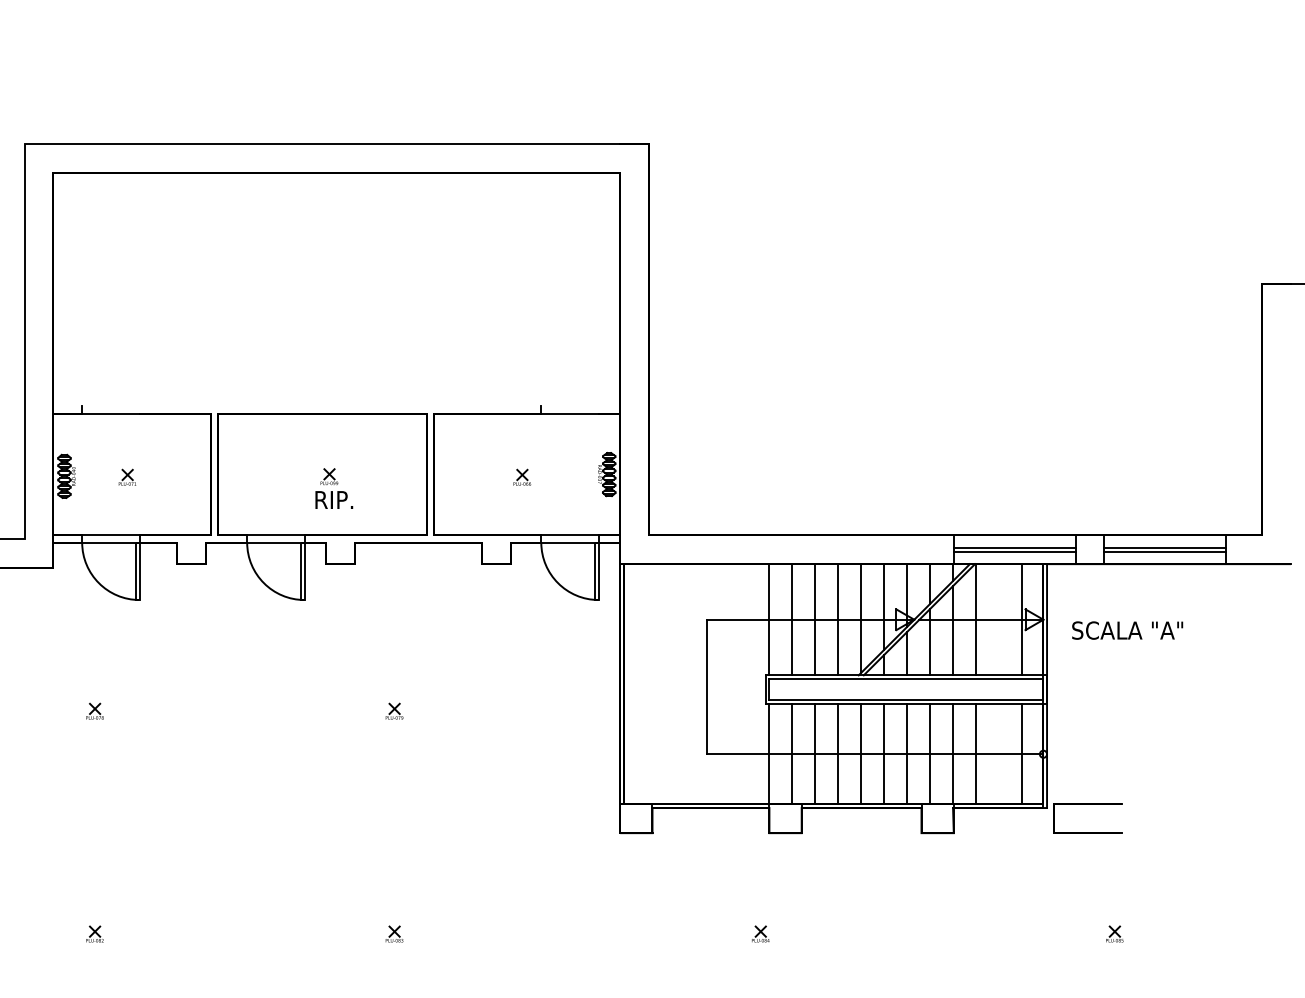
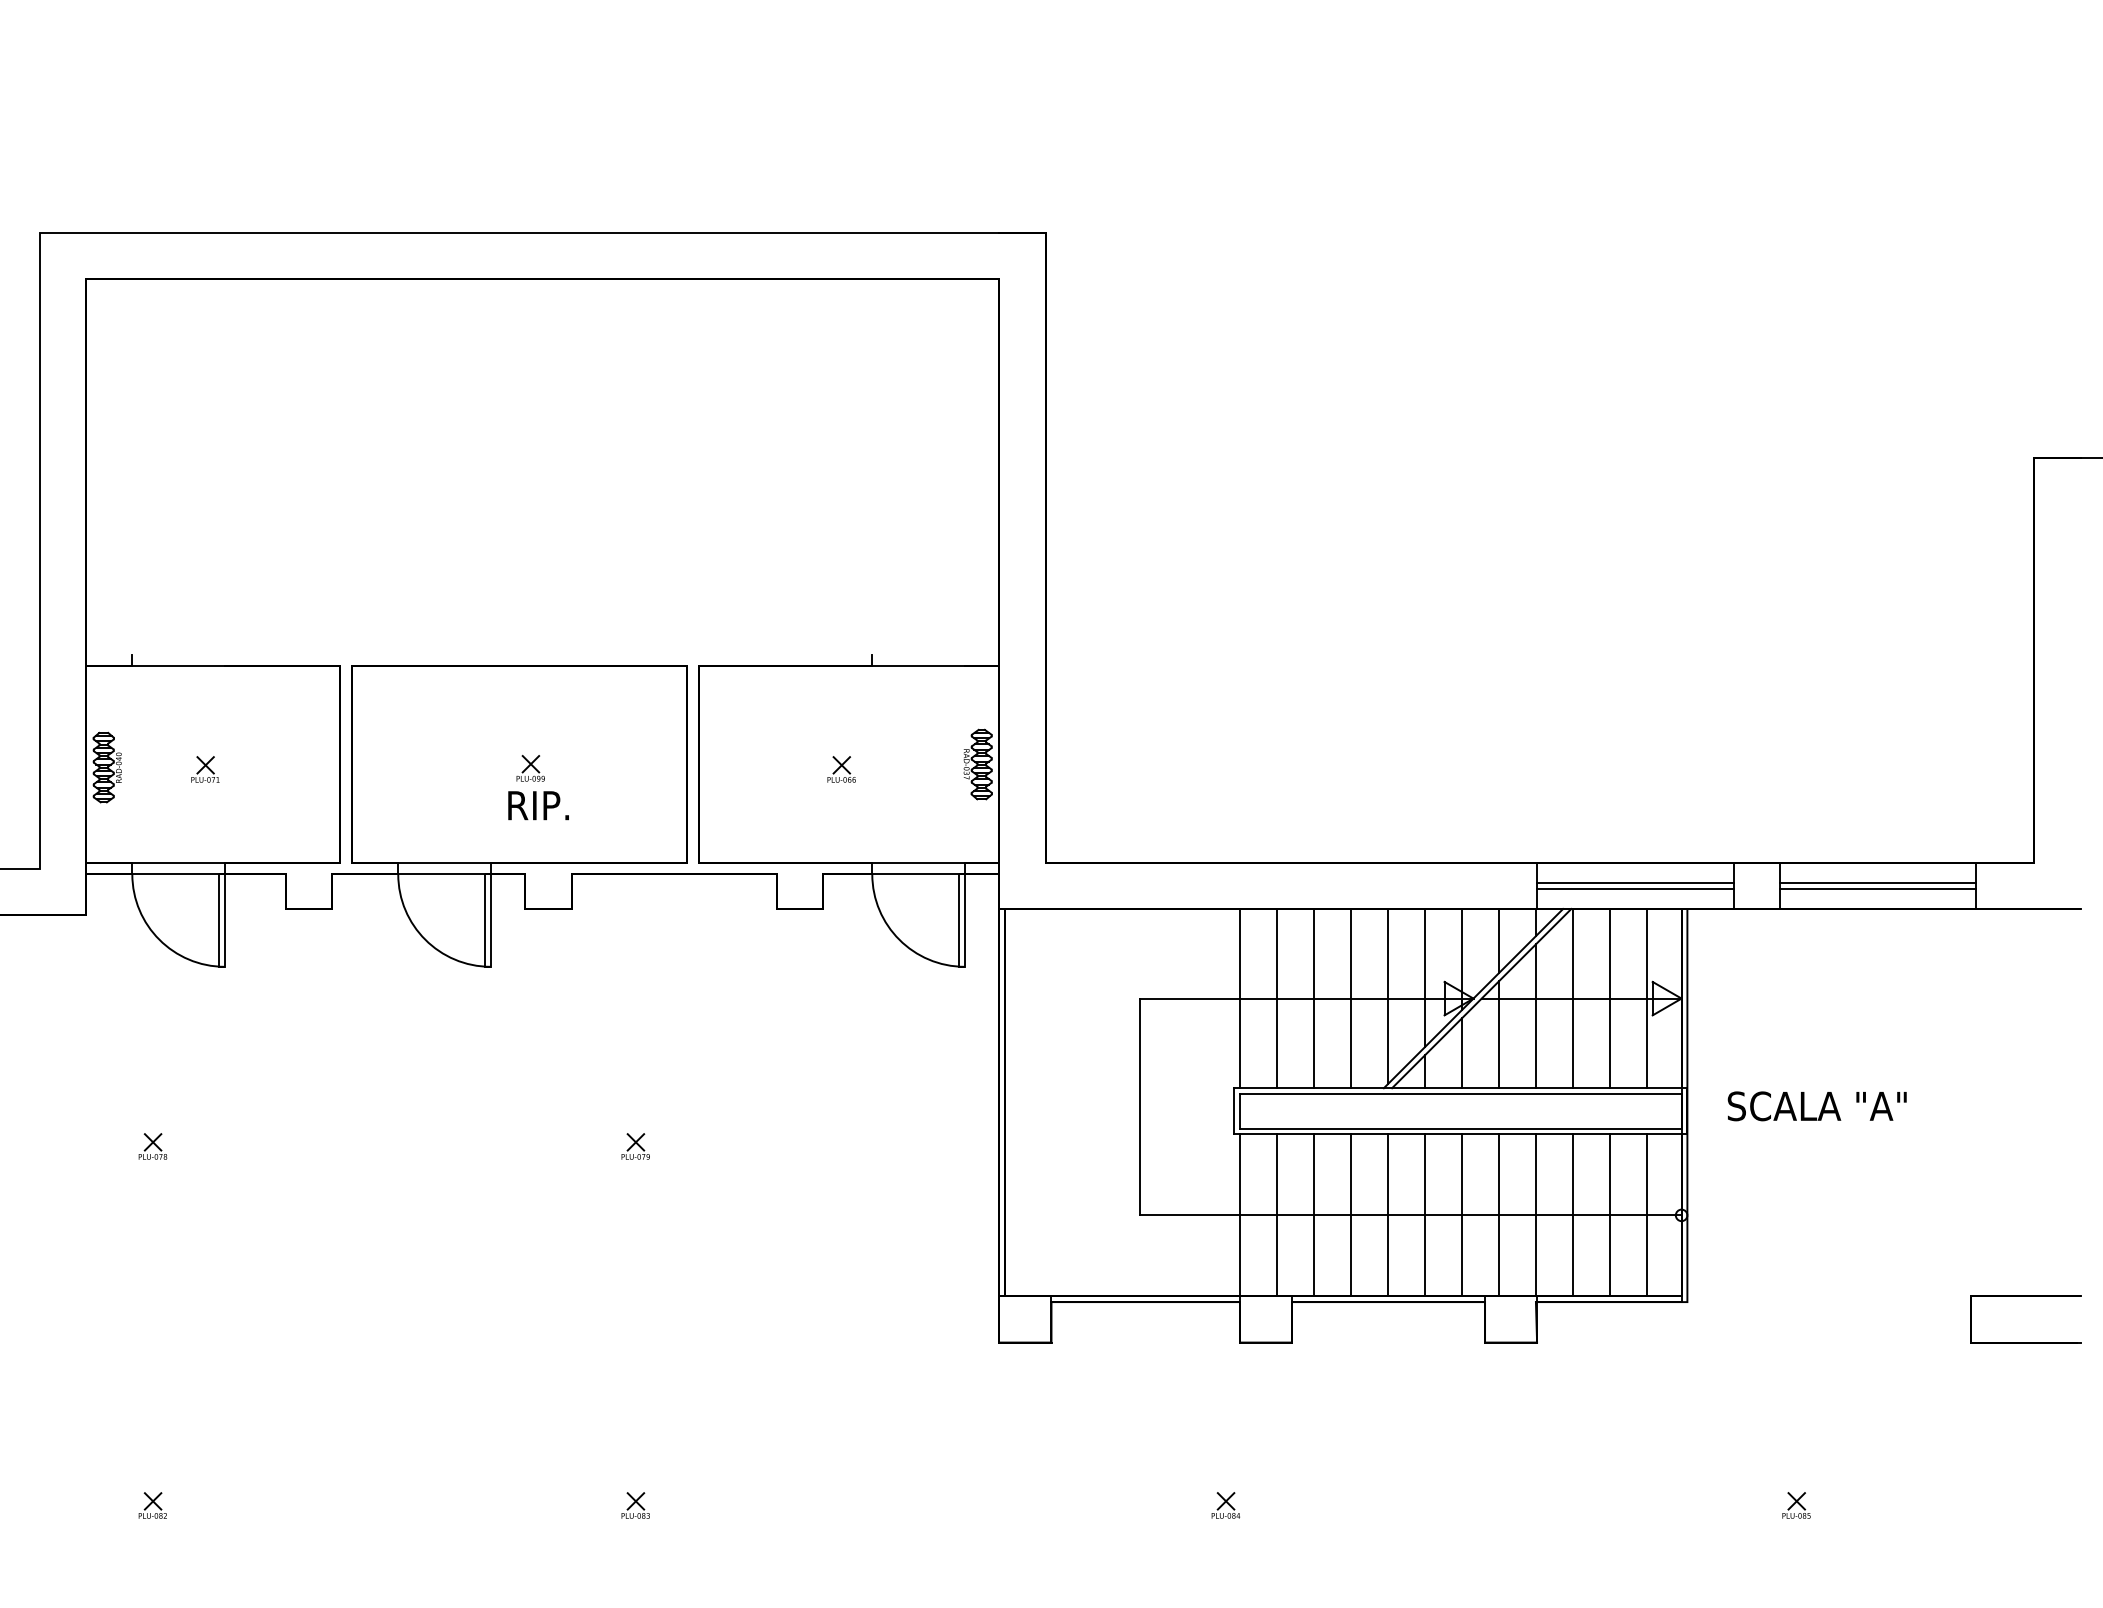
line: (998, 619) -> (1609, 998), added
text: (1127, 630) -> (1817, 1106), moved
line: (998, 754) -> (1609, 1215), added
part: (1087, 804) -> (2024, 1296), moved

